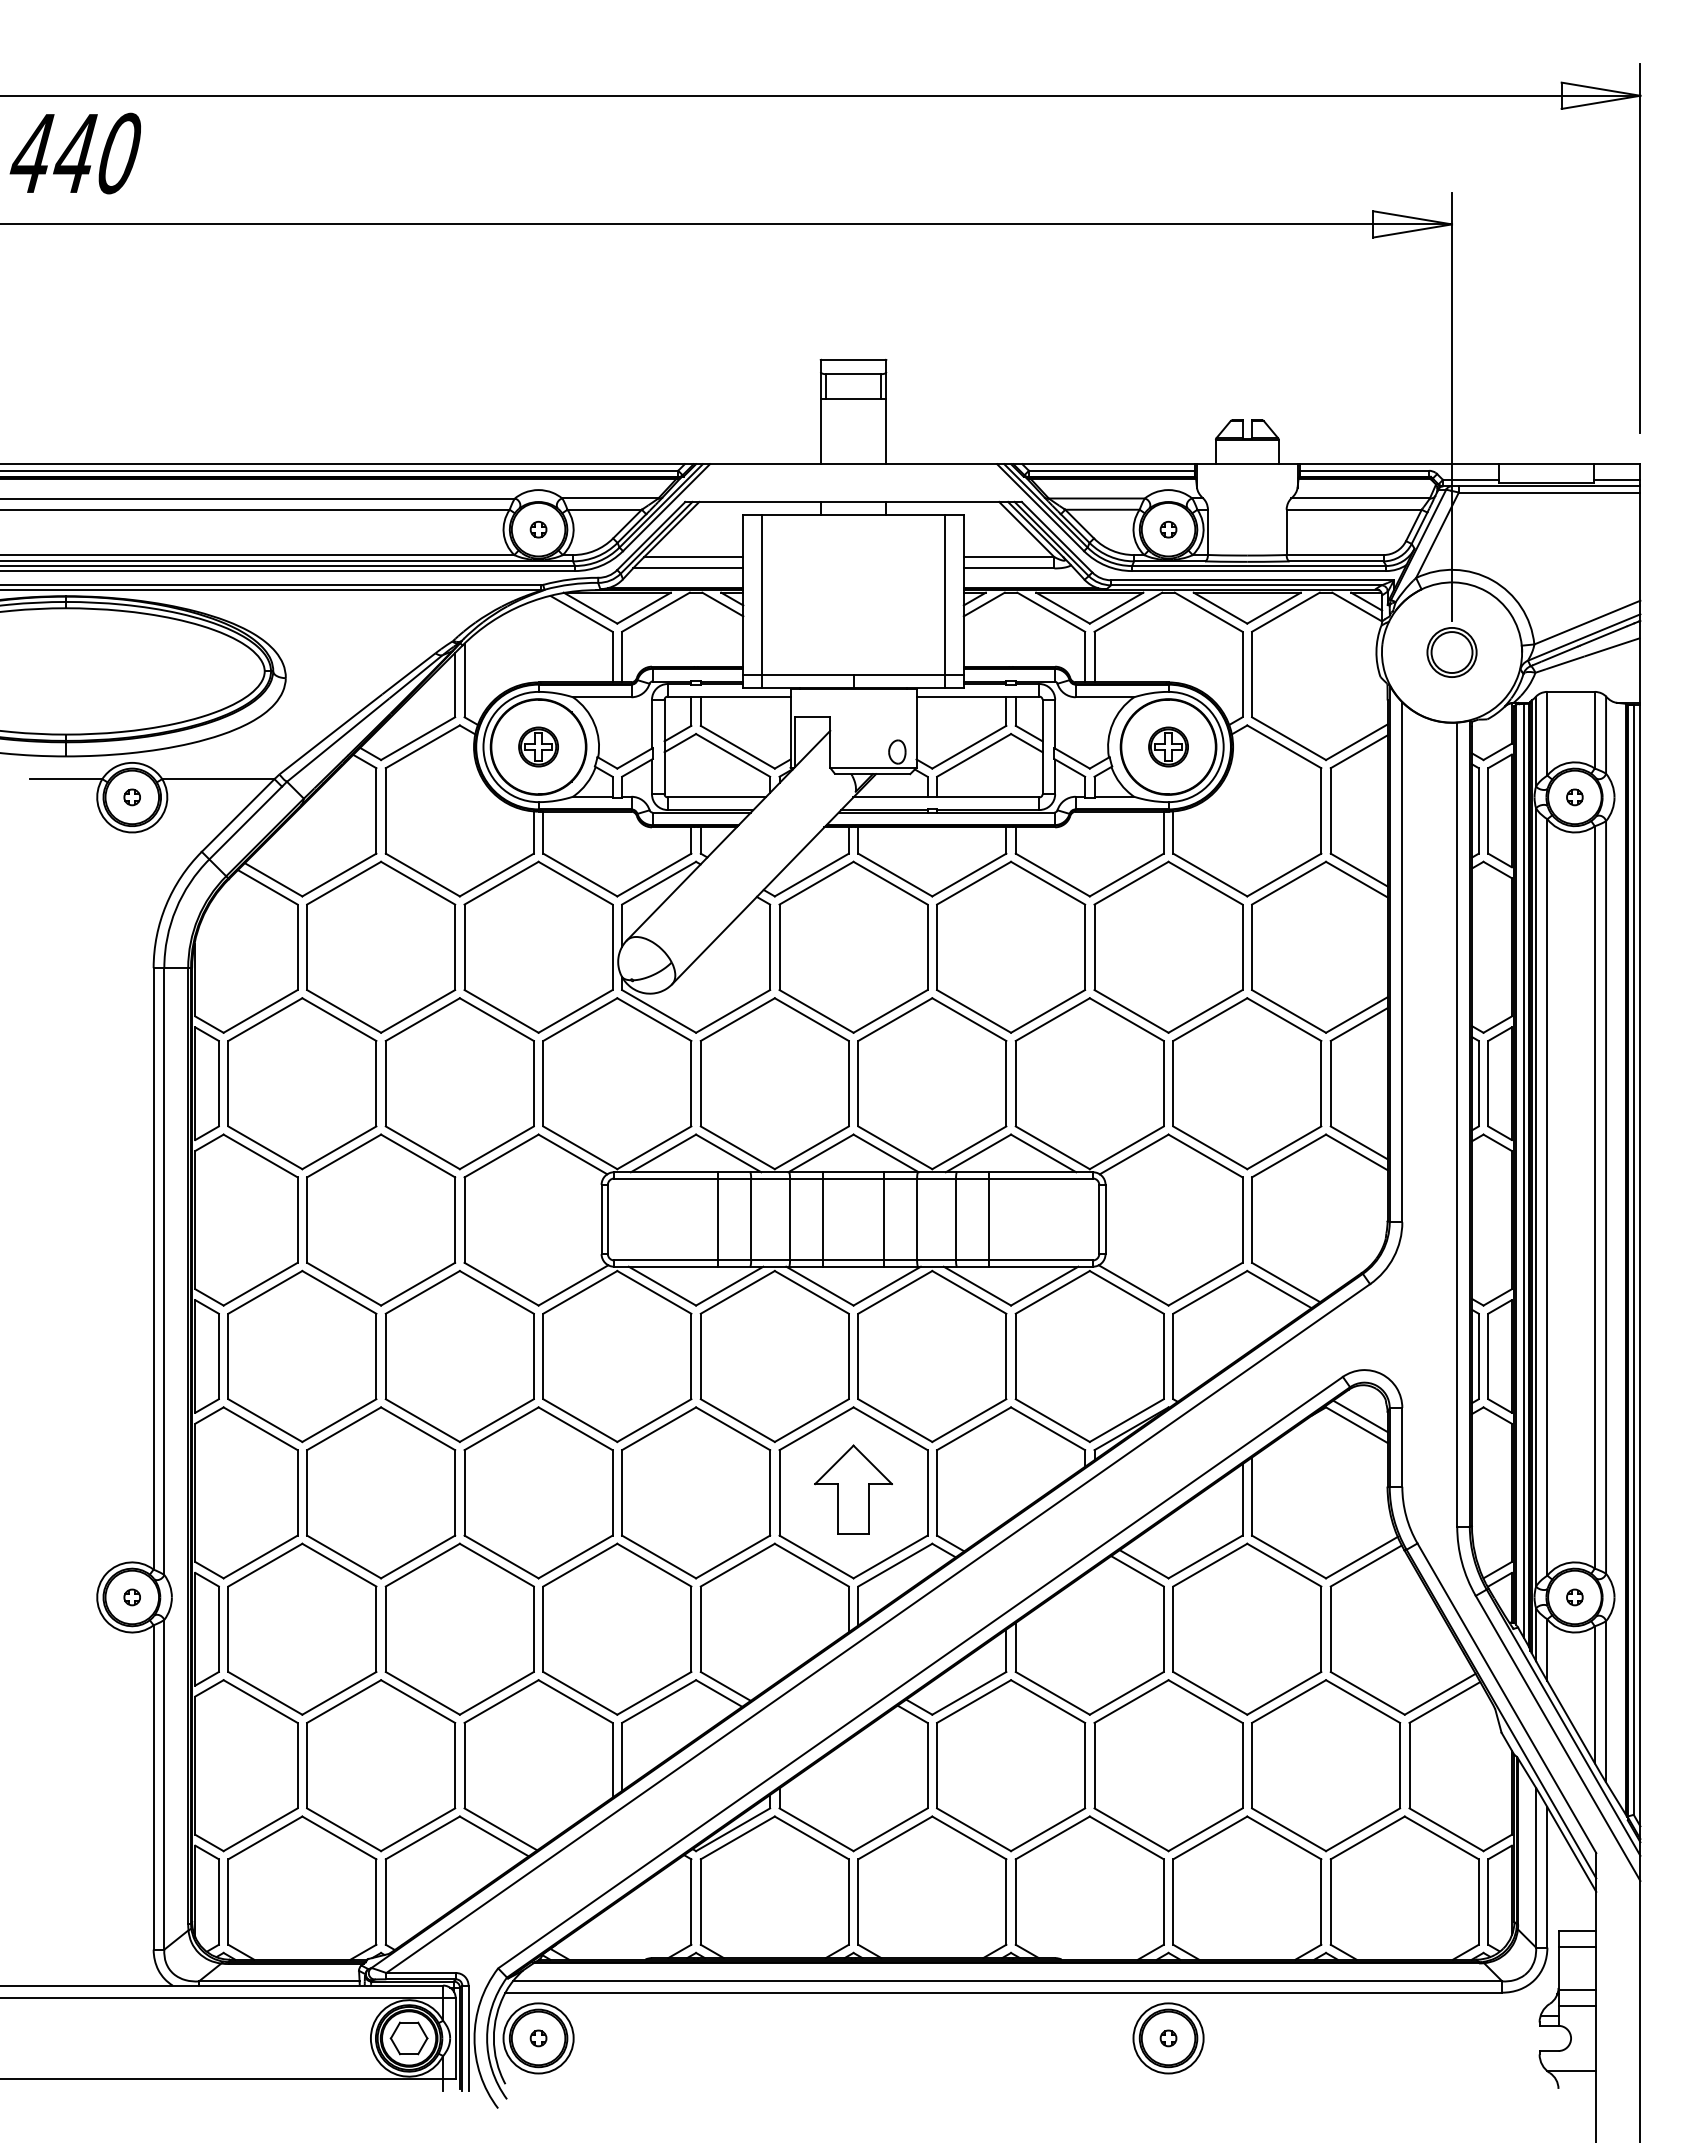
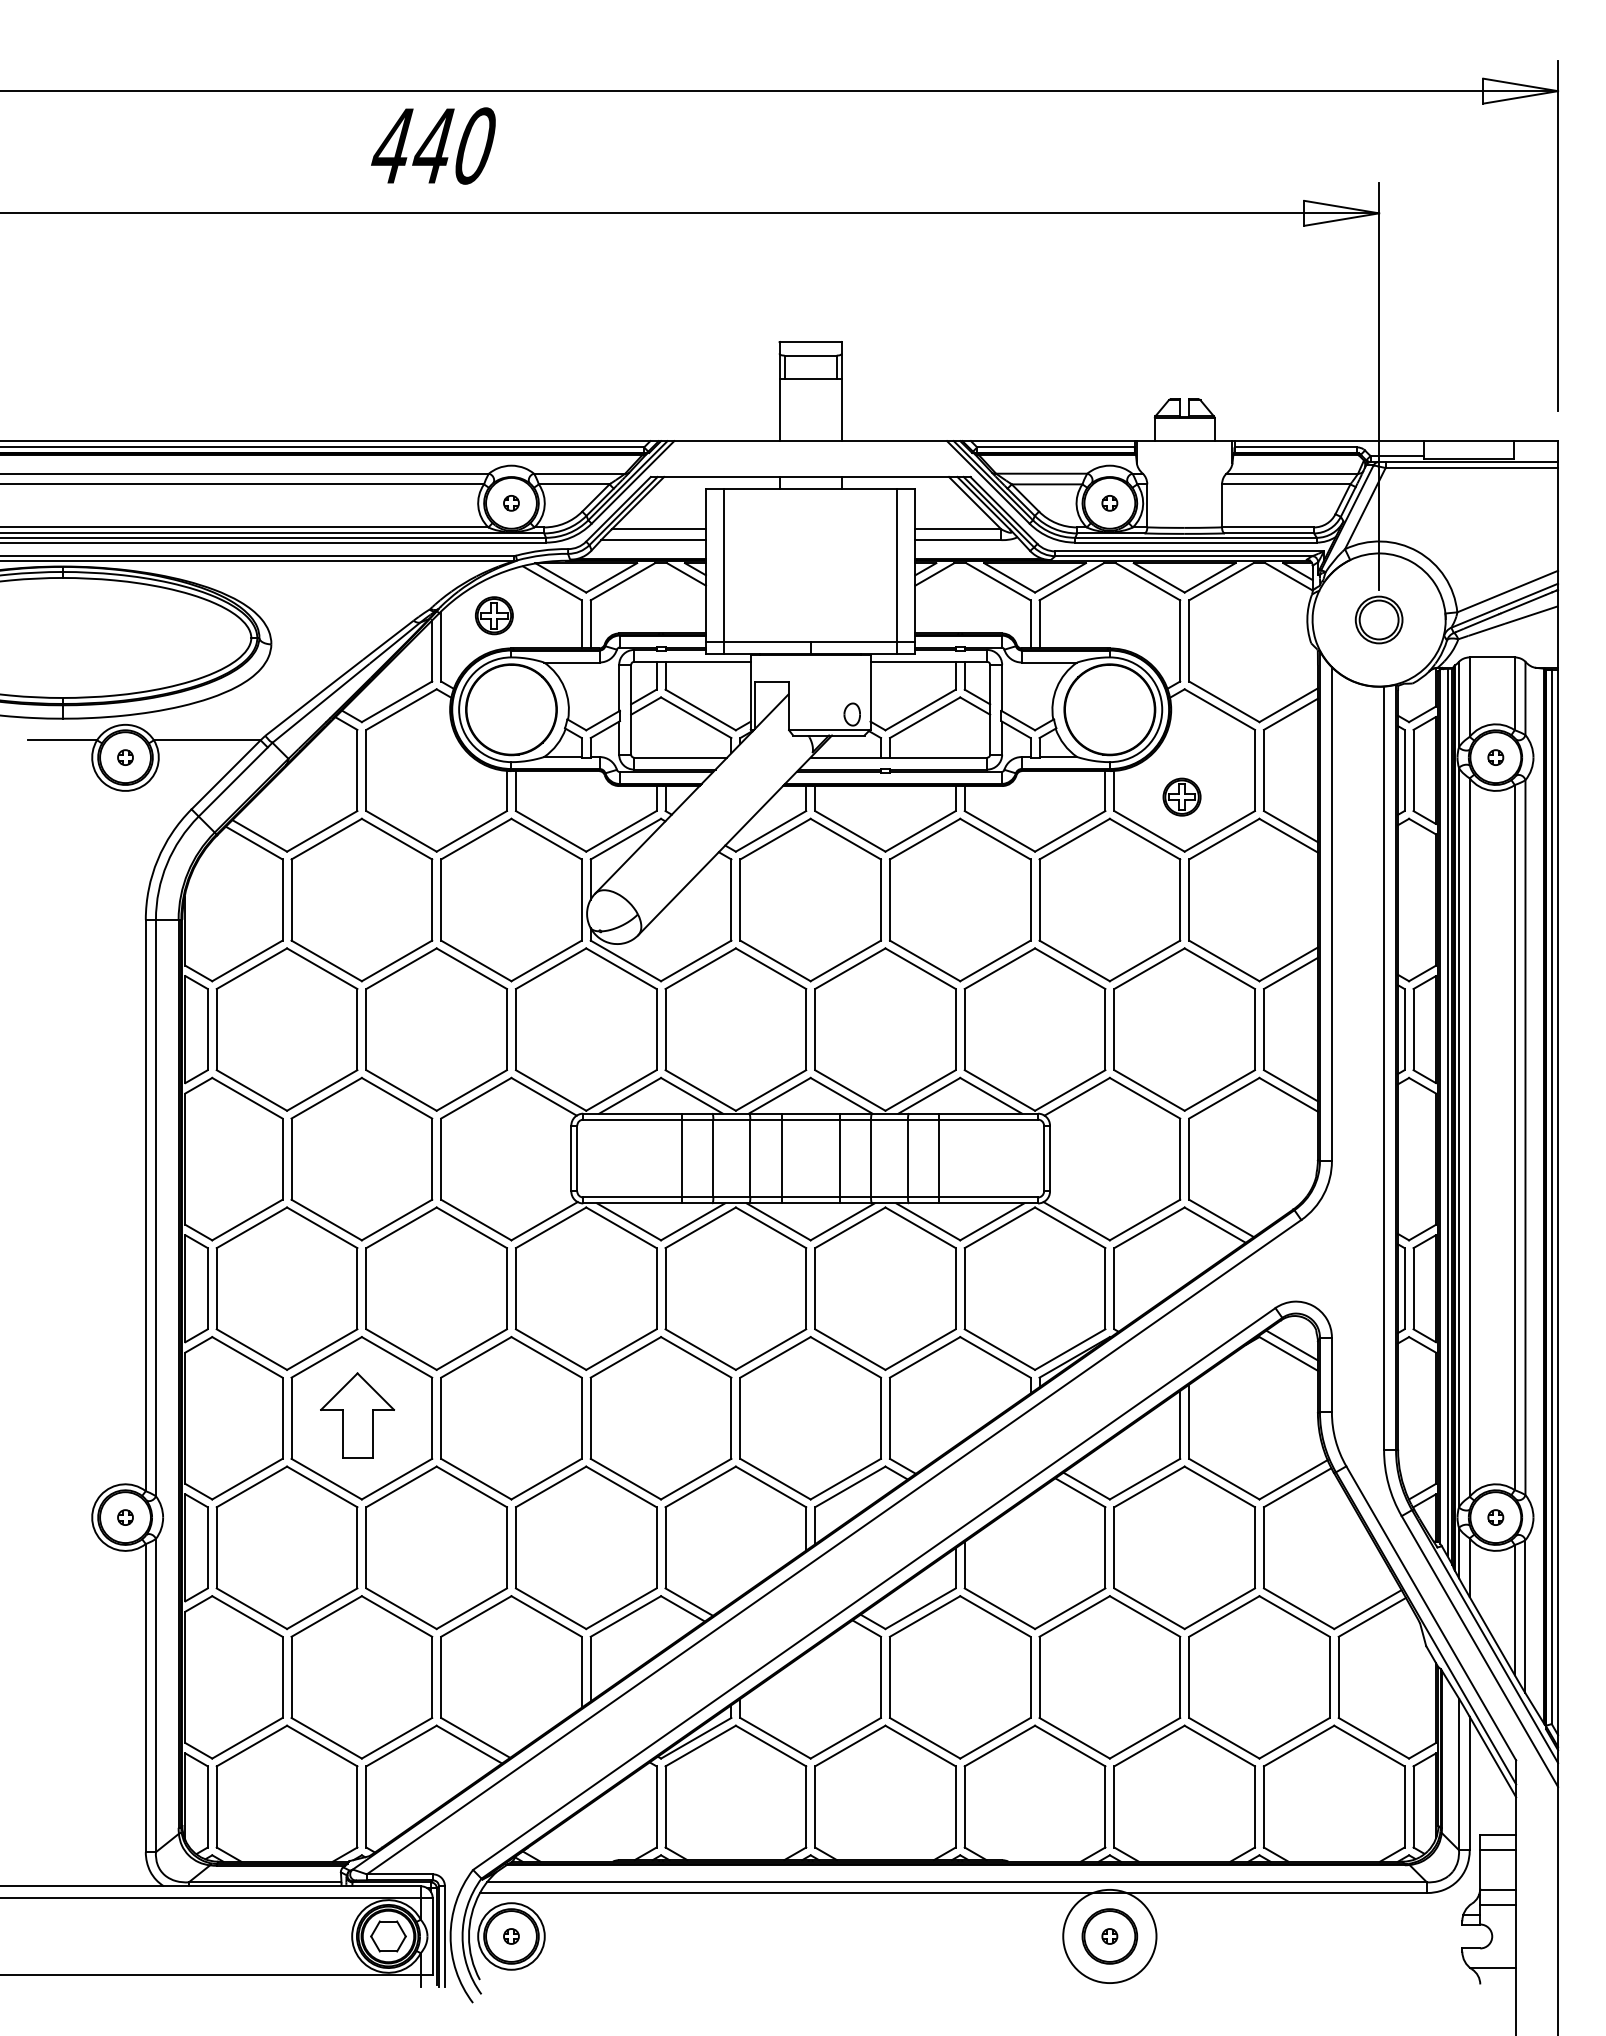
text: (74, 153) -> (432, 145), moved
line: (1616, 479) -> (1535, 455), removed
part: (538, 746) -> (494, 615), moved
part: (1168, 746) -> (1182, 796), moved
part: (853, 1489) -> (357, 1415), moved
circle: (1168, 2038) -> (1109, 1936), size x1.4

